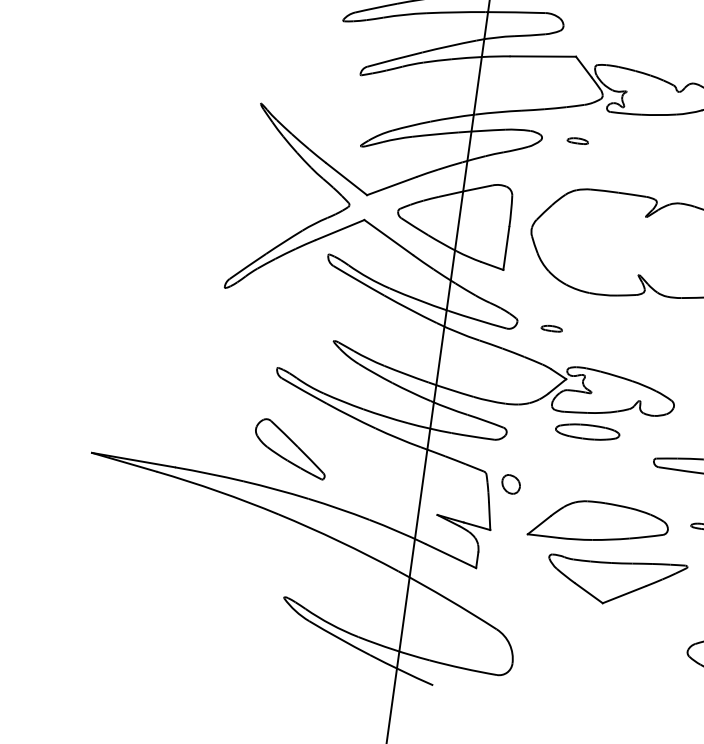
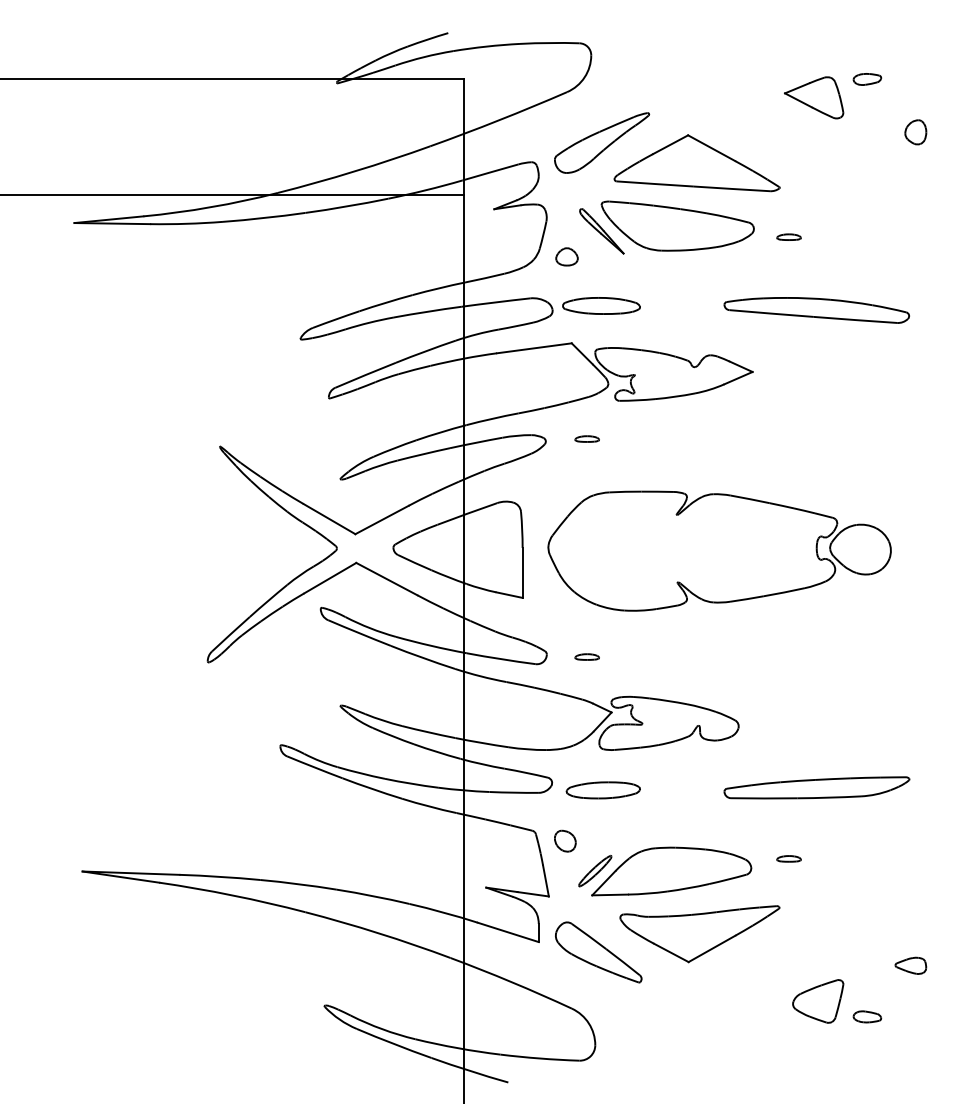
part: (606, 27) -> (601, 305), added
part: (586, 432) -> (602, 790), moved
part: (290, 448) -> (598, 952), moved
part: (533, 514) -> (595, 871), added

